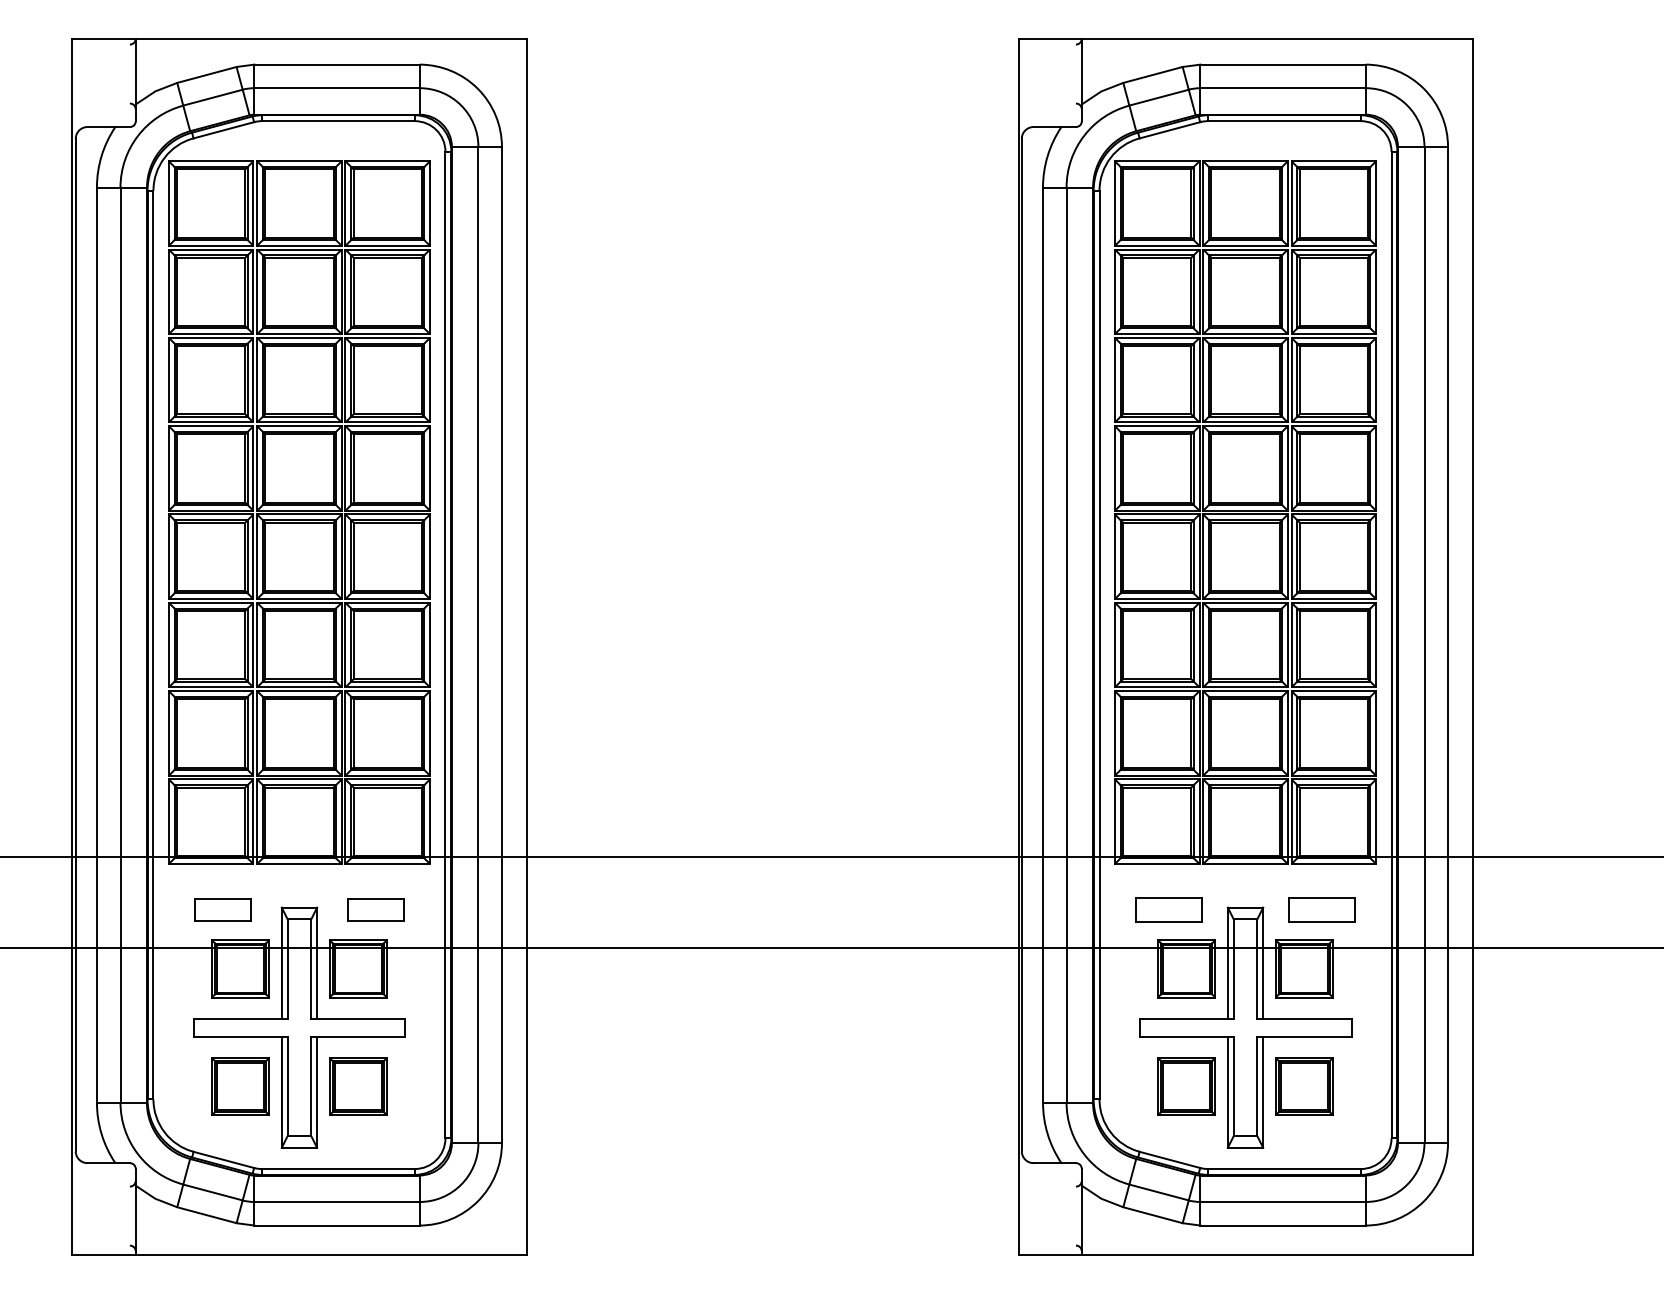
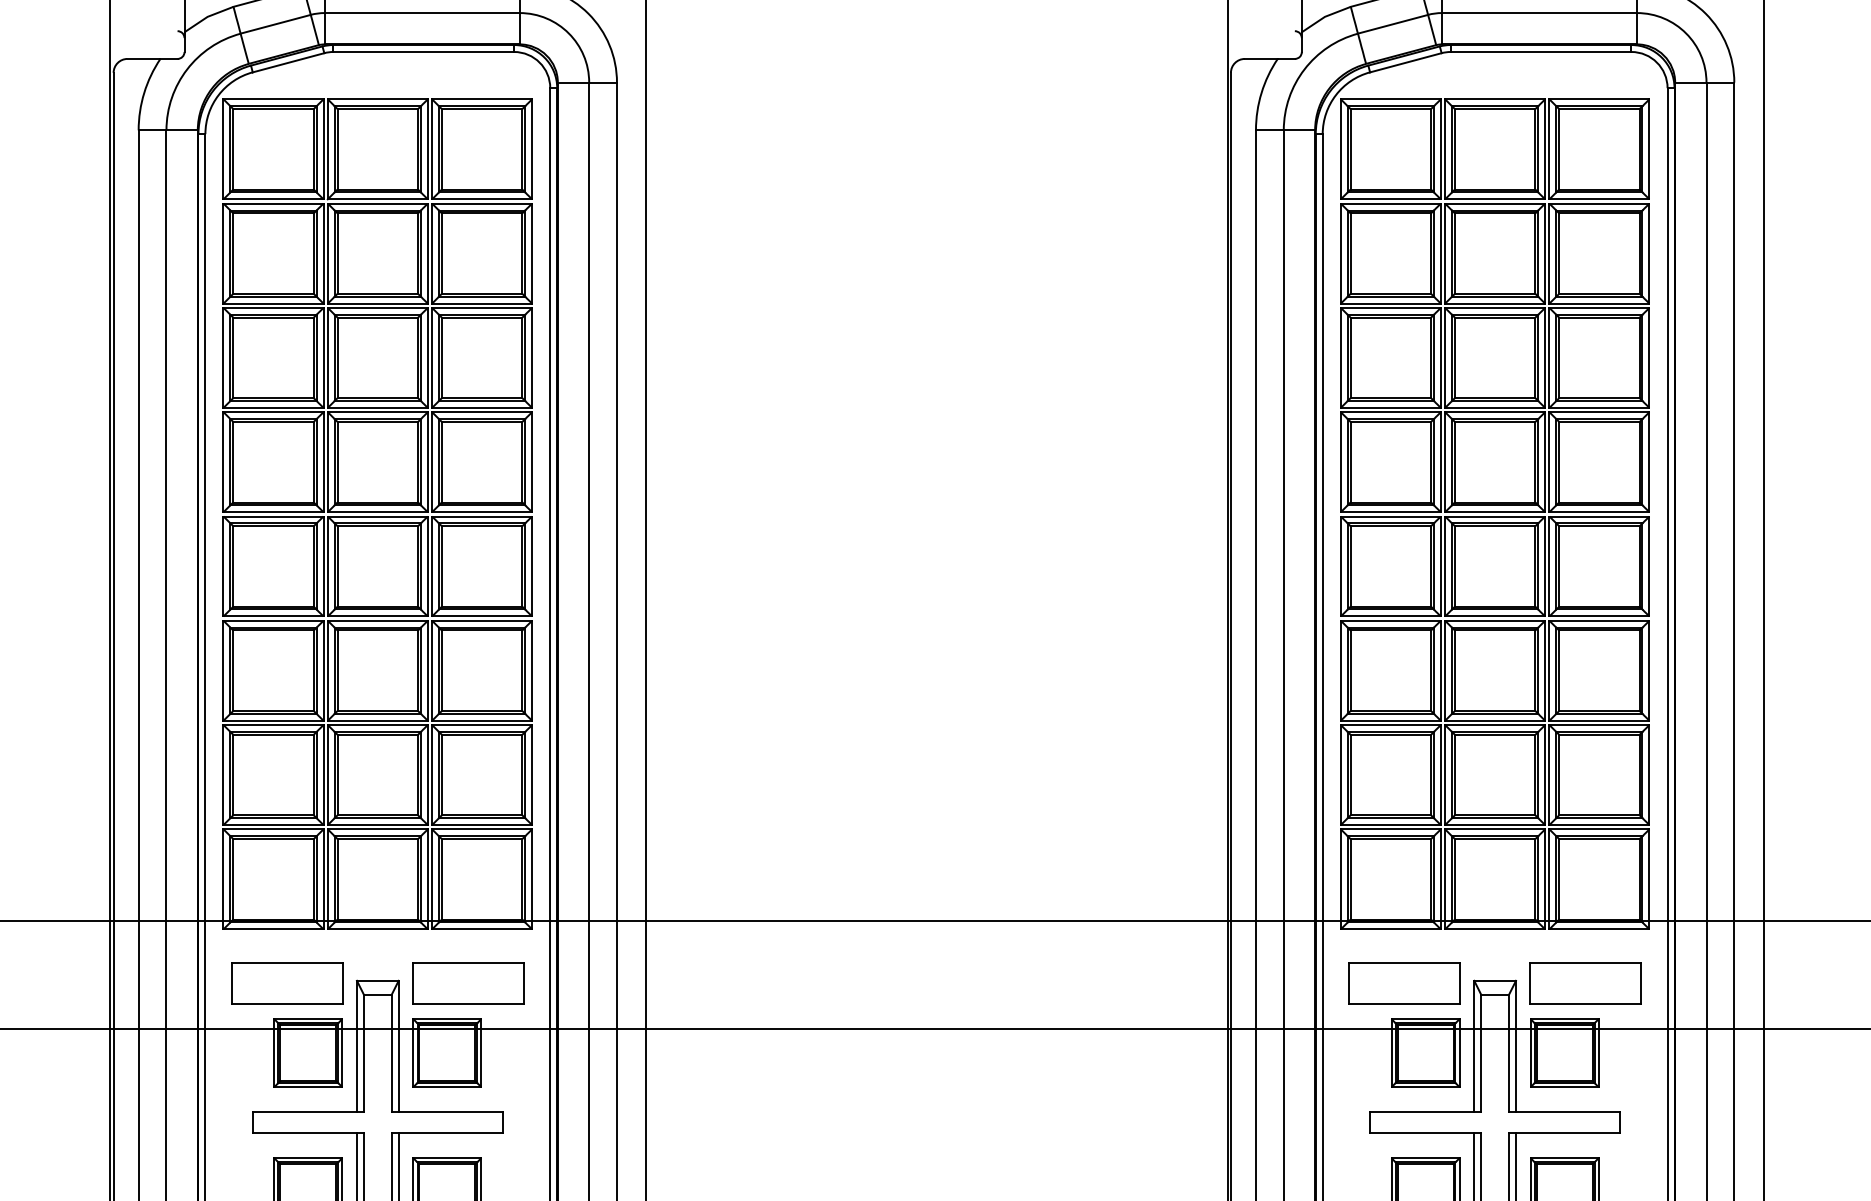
part: (222, 909) -> (286, 983), size x1.67
part: (375, 909) -> (467, 983), size x1.67
part: (1168, 909) -> (1404, 983), size x1.43
part: (1321, 909) -> (1584, 983), size x1.43

